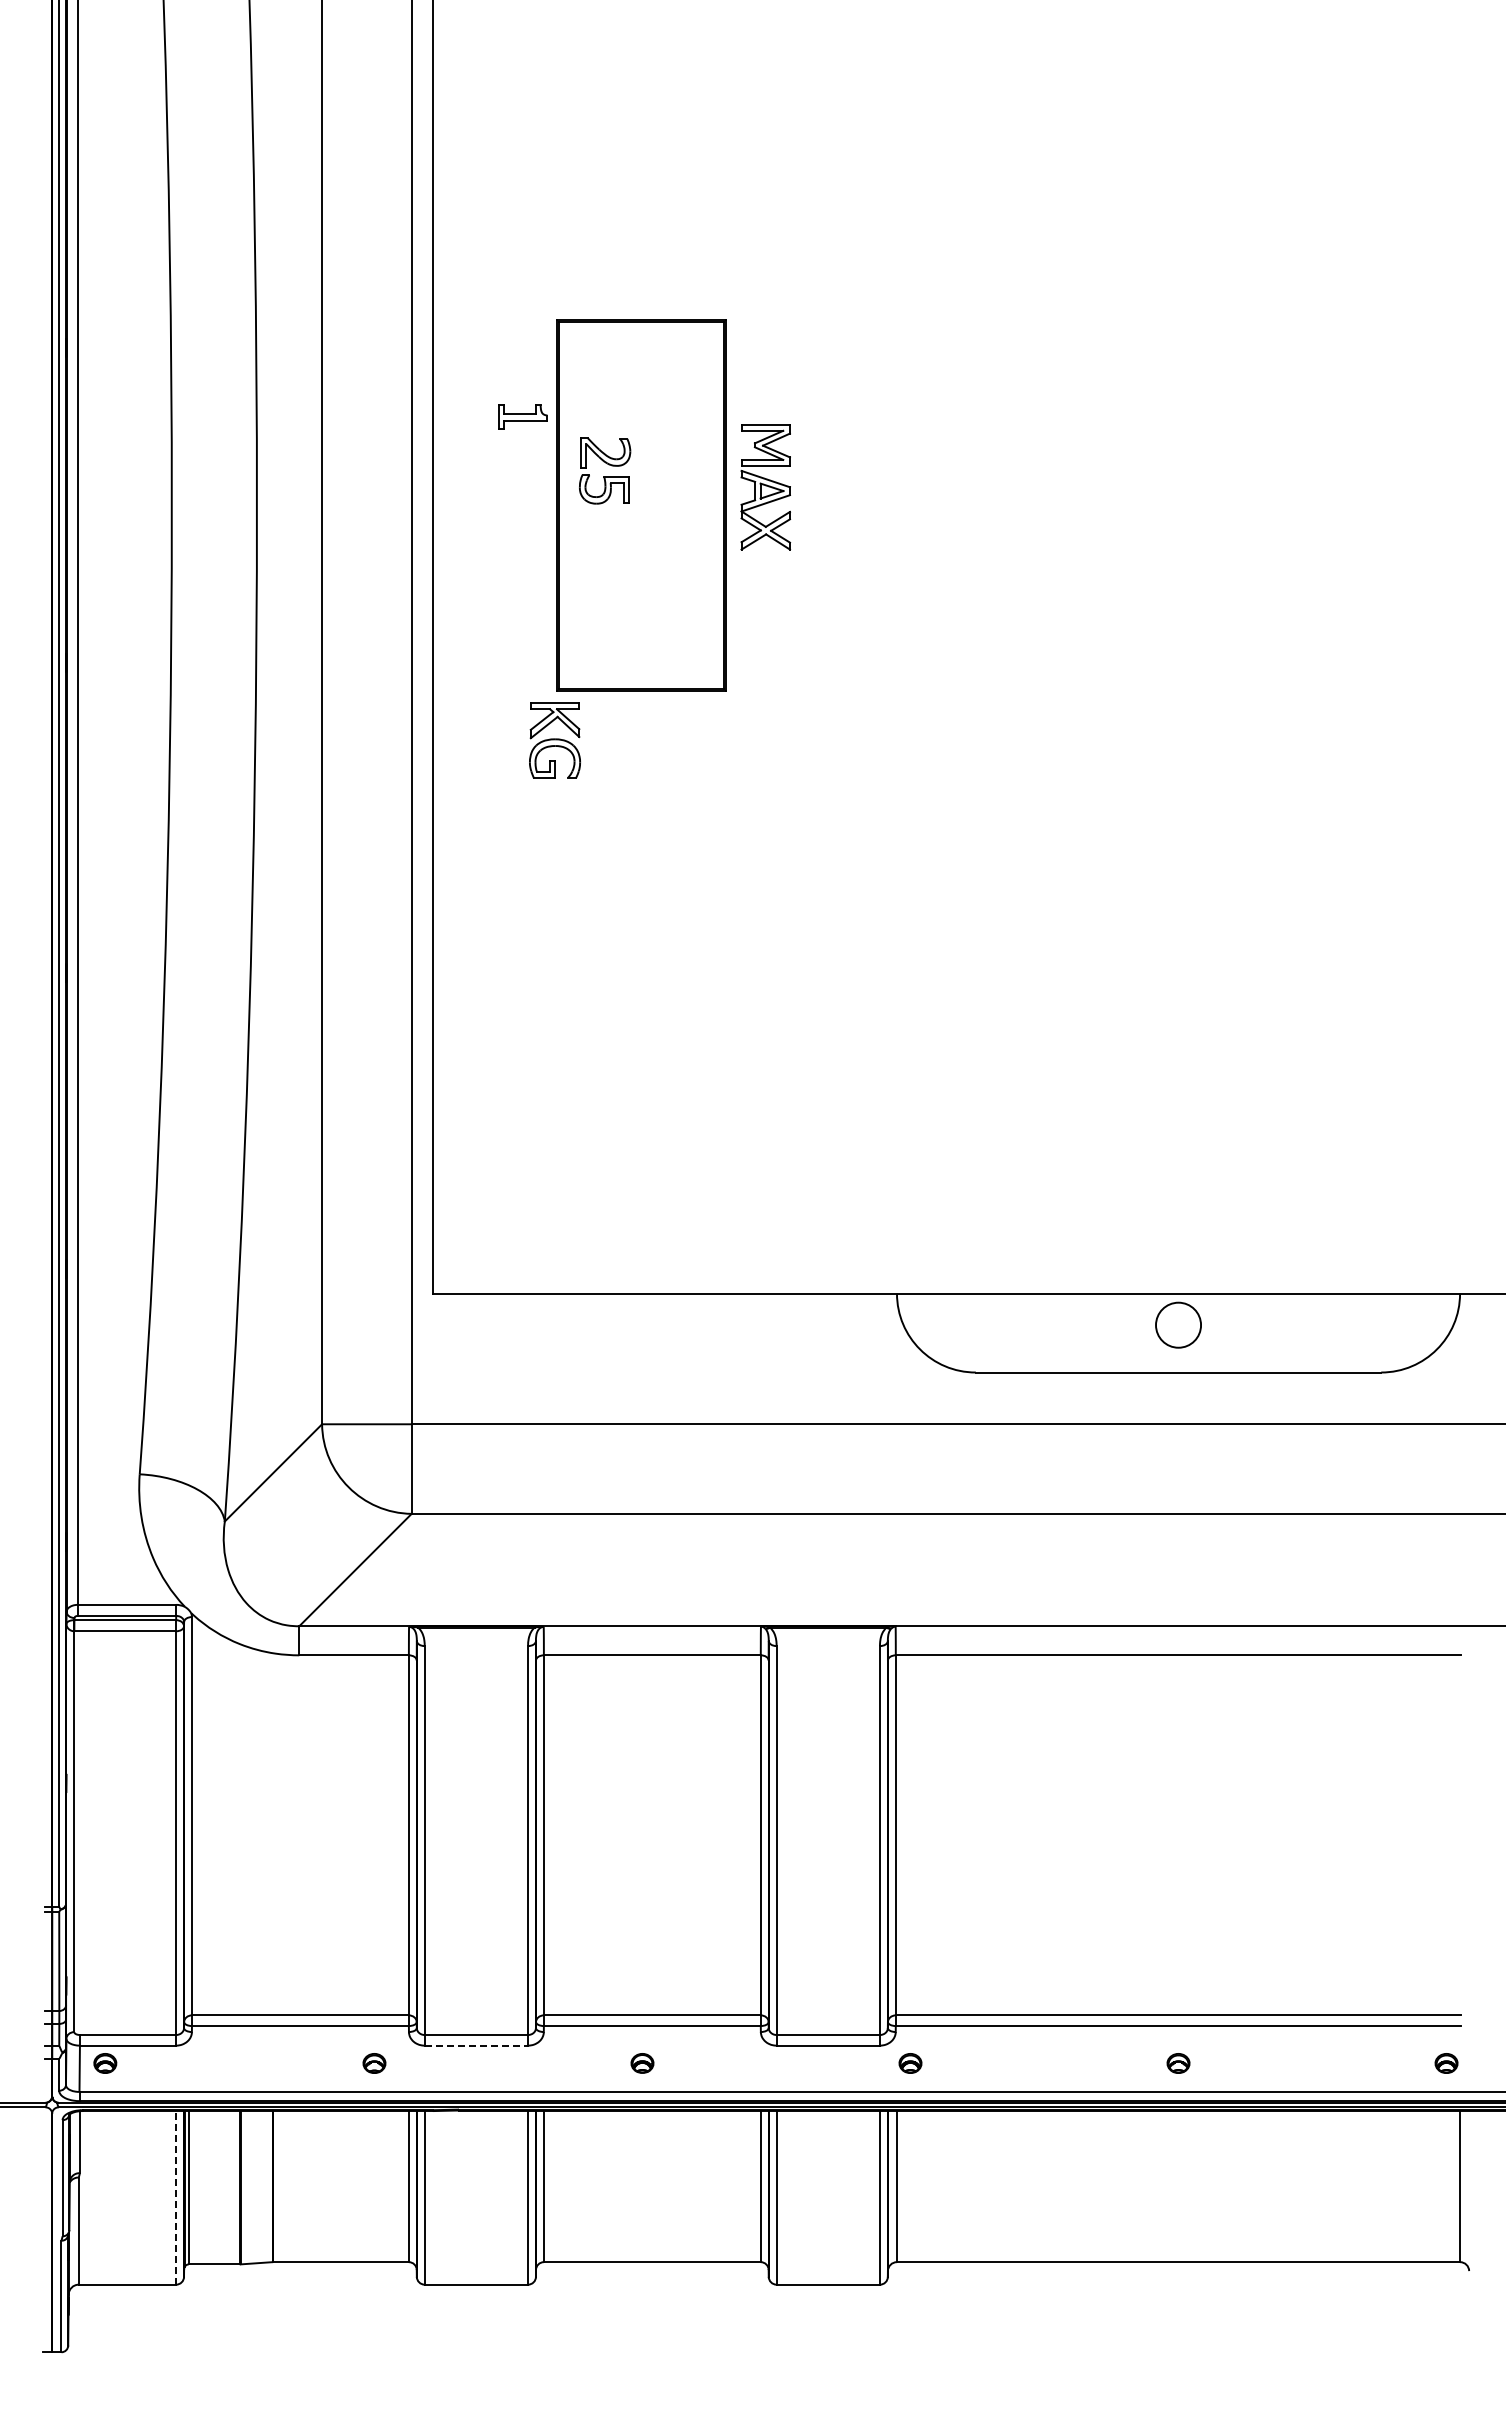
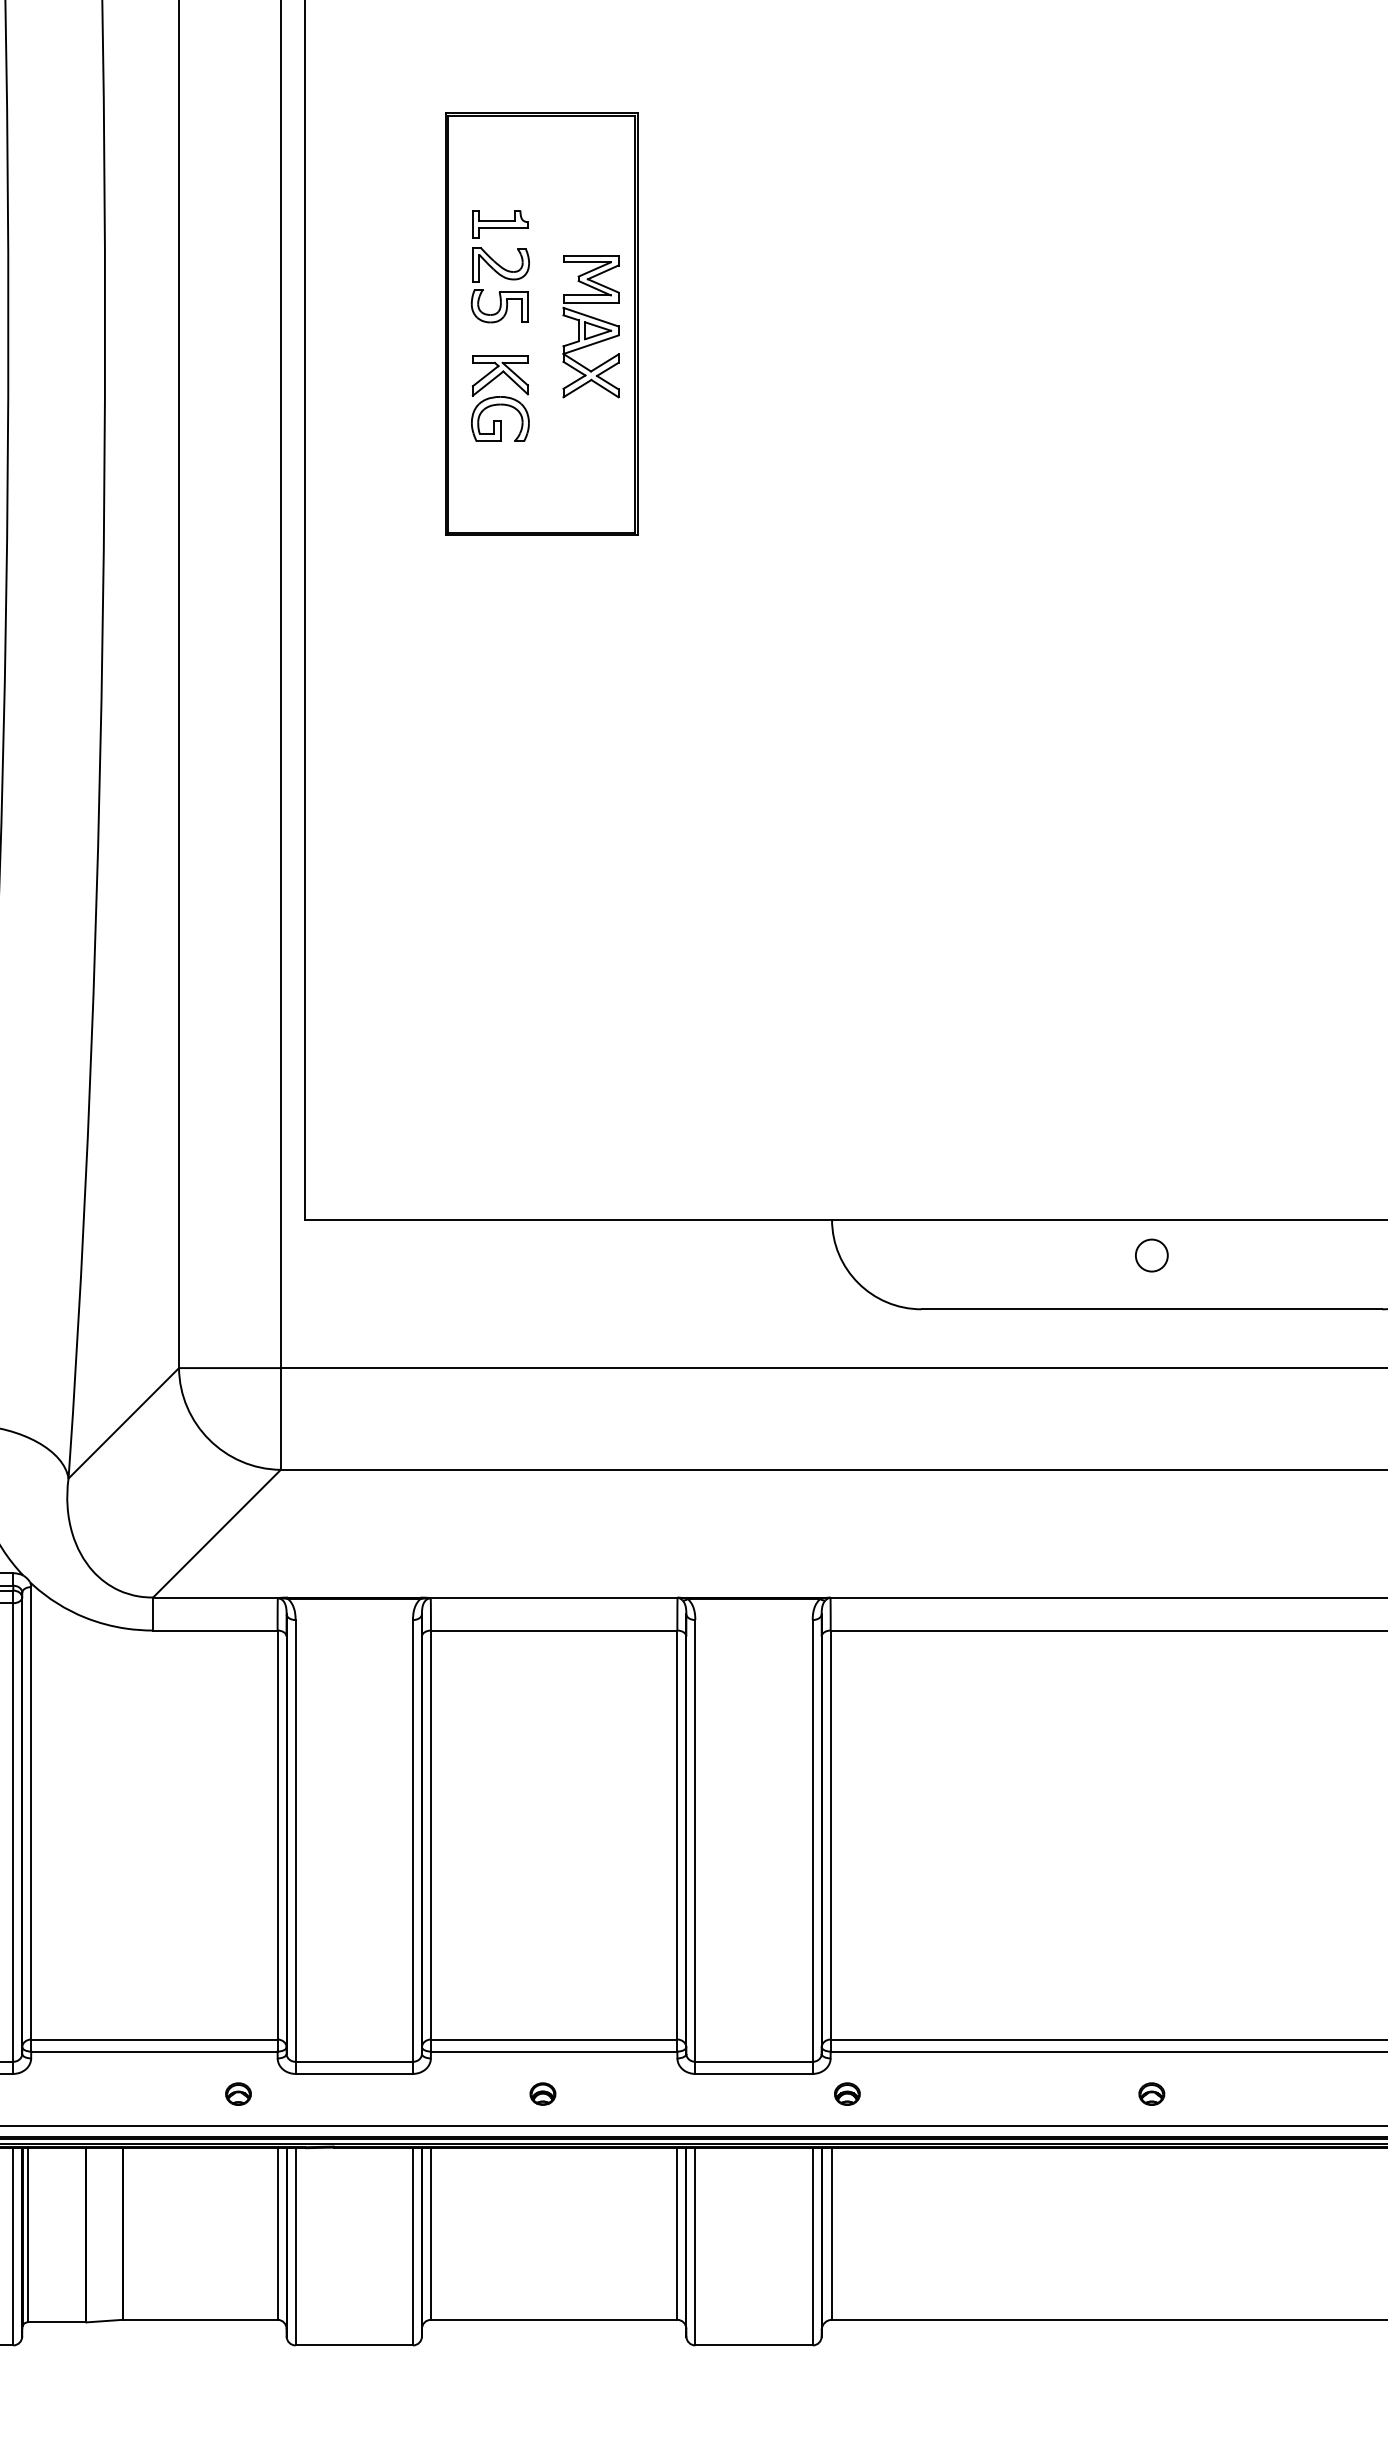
part: (522, 416) -> (499, 223), moved
part: (765, 487) -> (590, 326), moved
part: (554, 740) -> (499, 398), moved
circle: (1178, 1325) -> (1151, 1255), size x0.62
line: (476, 2045) -> (354, 2073), dashed -> solid
line: (176, 2197) -> (13, 2246), dashed -> solid

